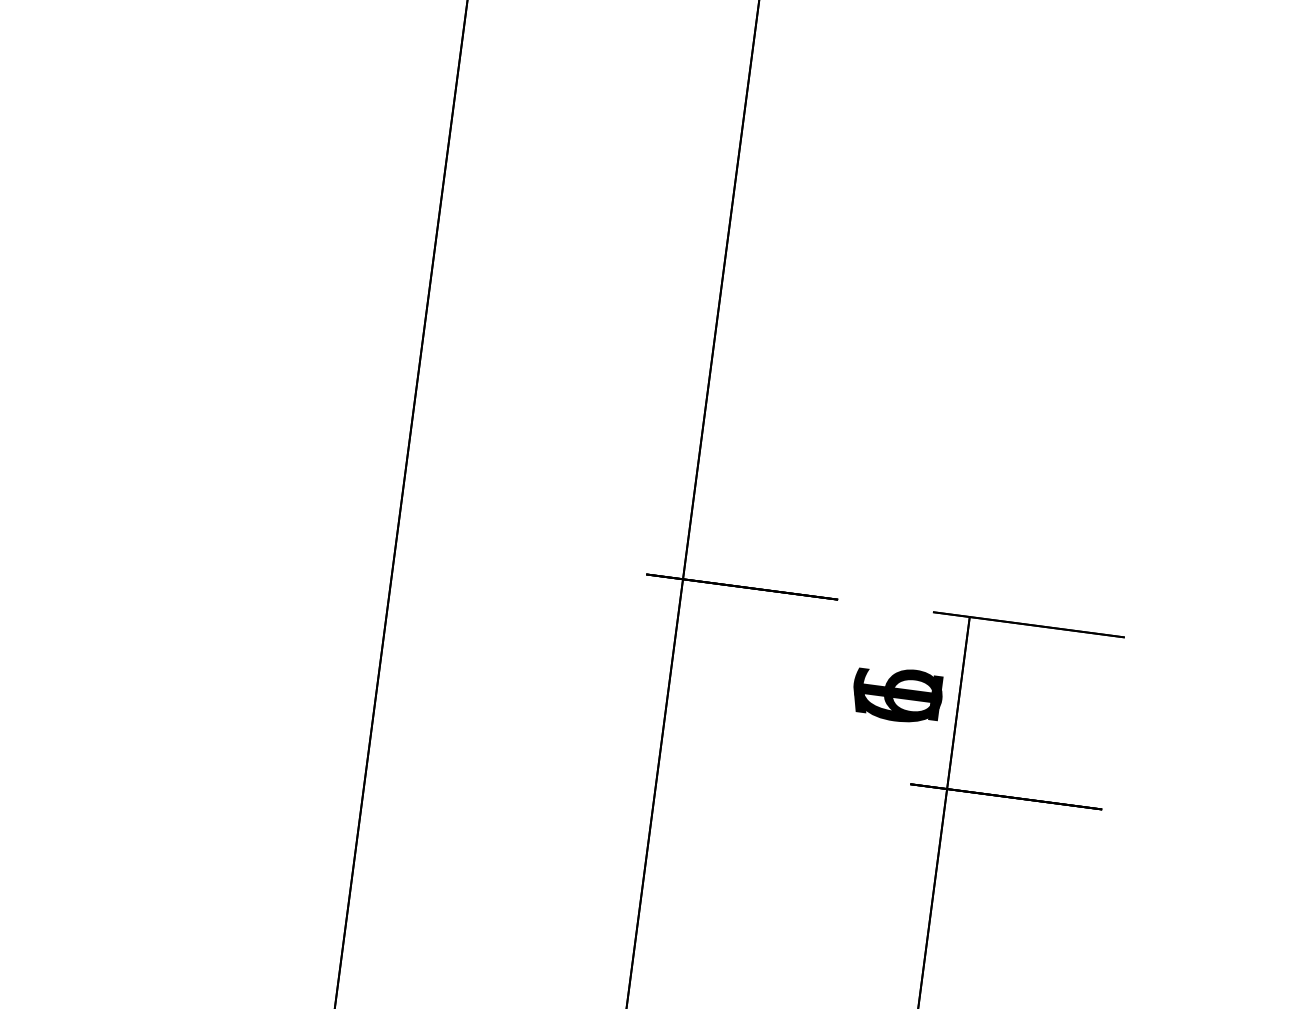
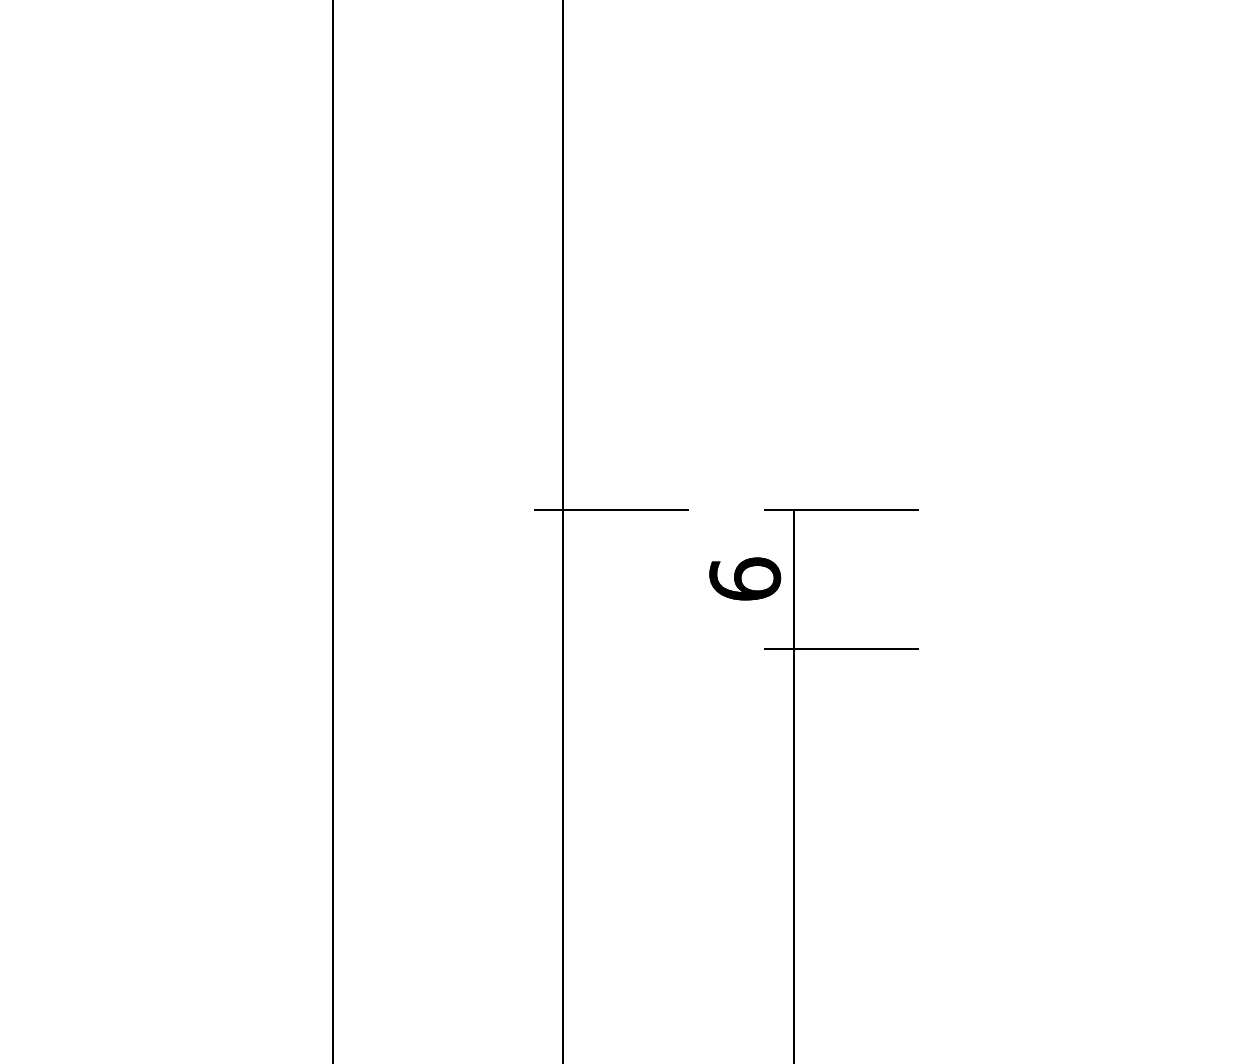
text: (898, 694) -> (745, 578), 1 -> 6

